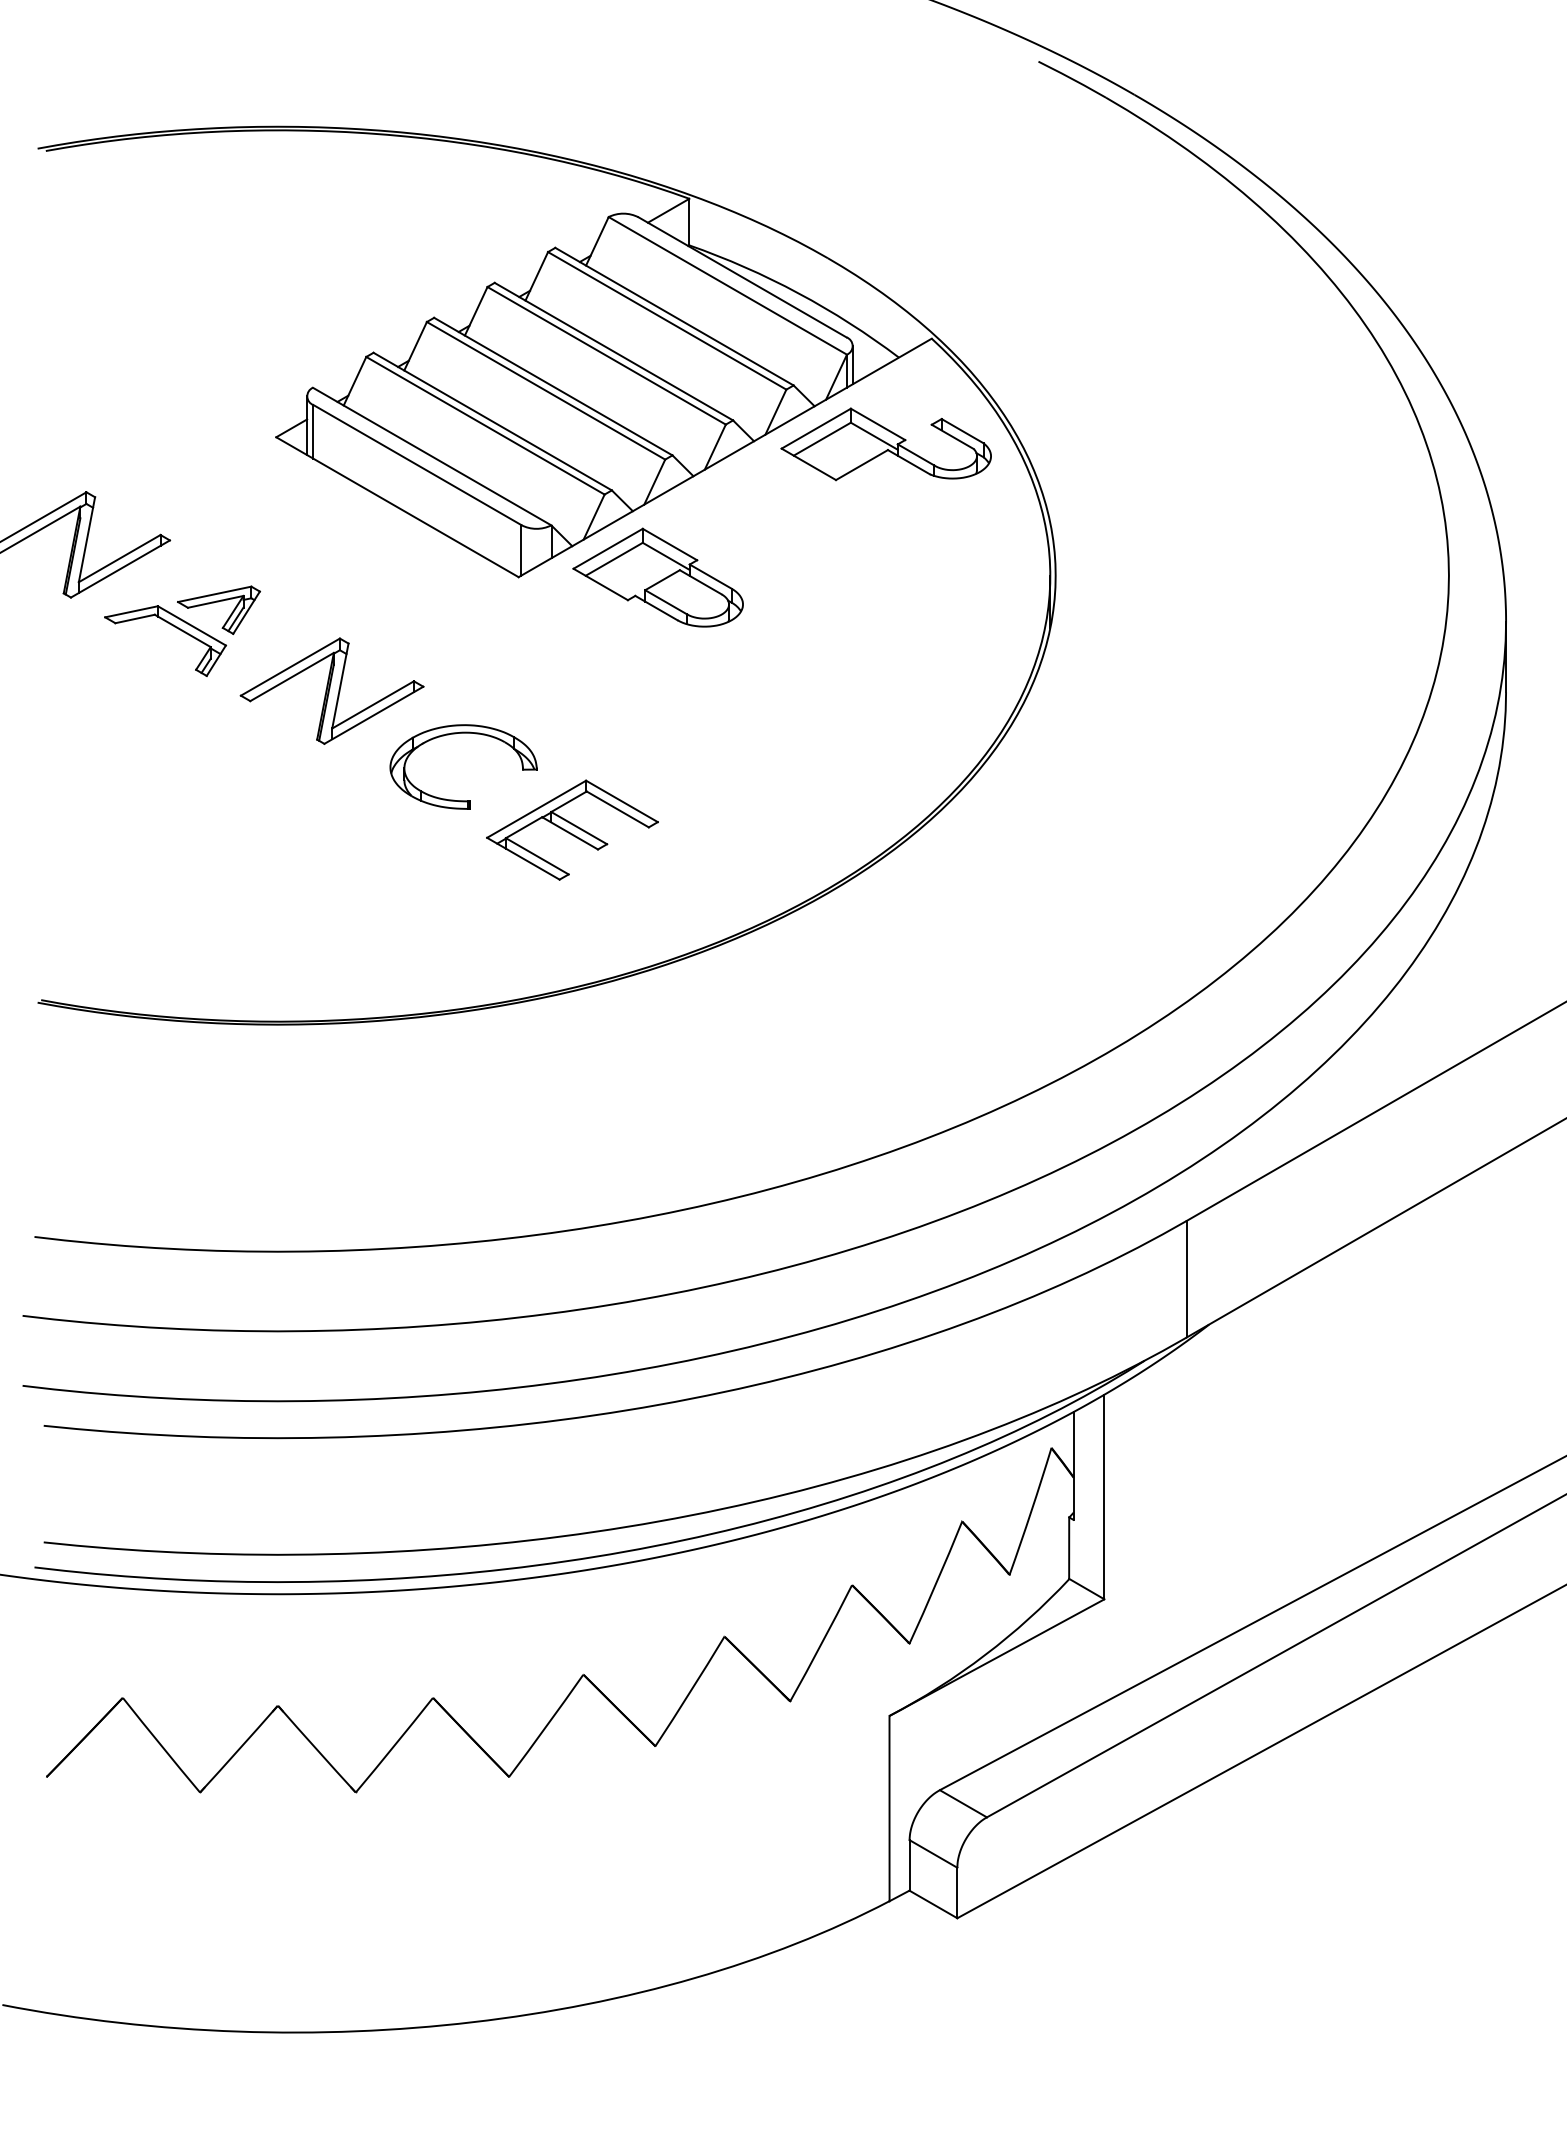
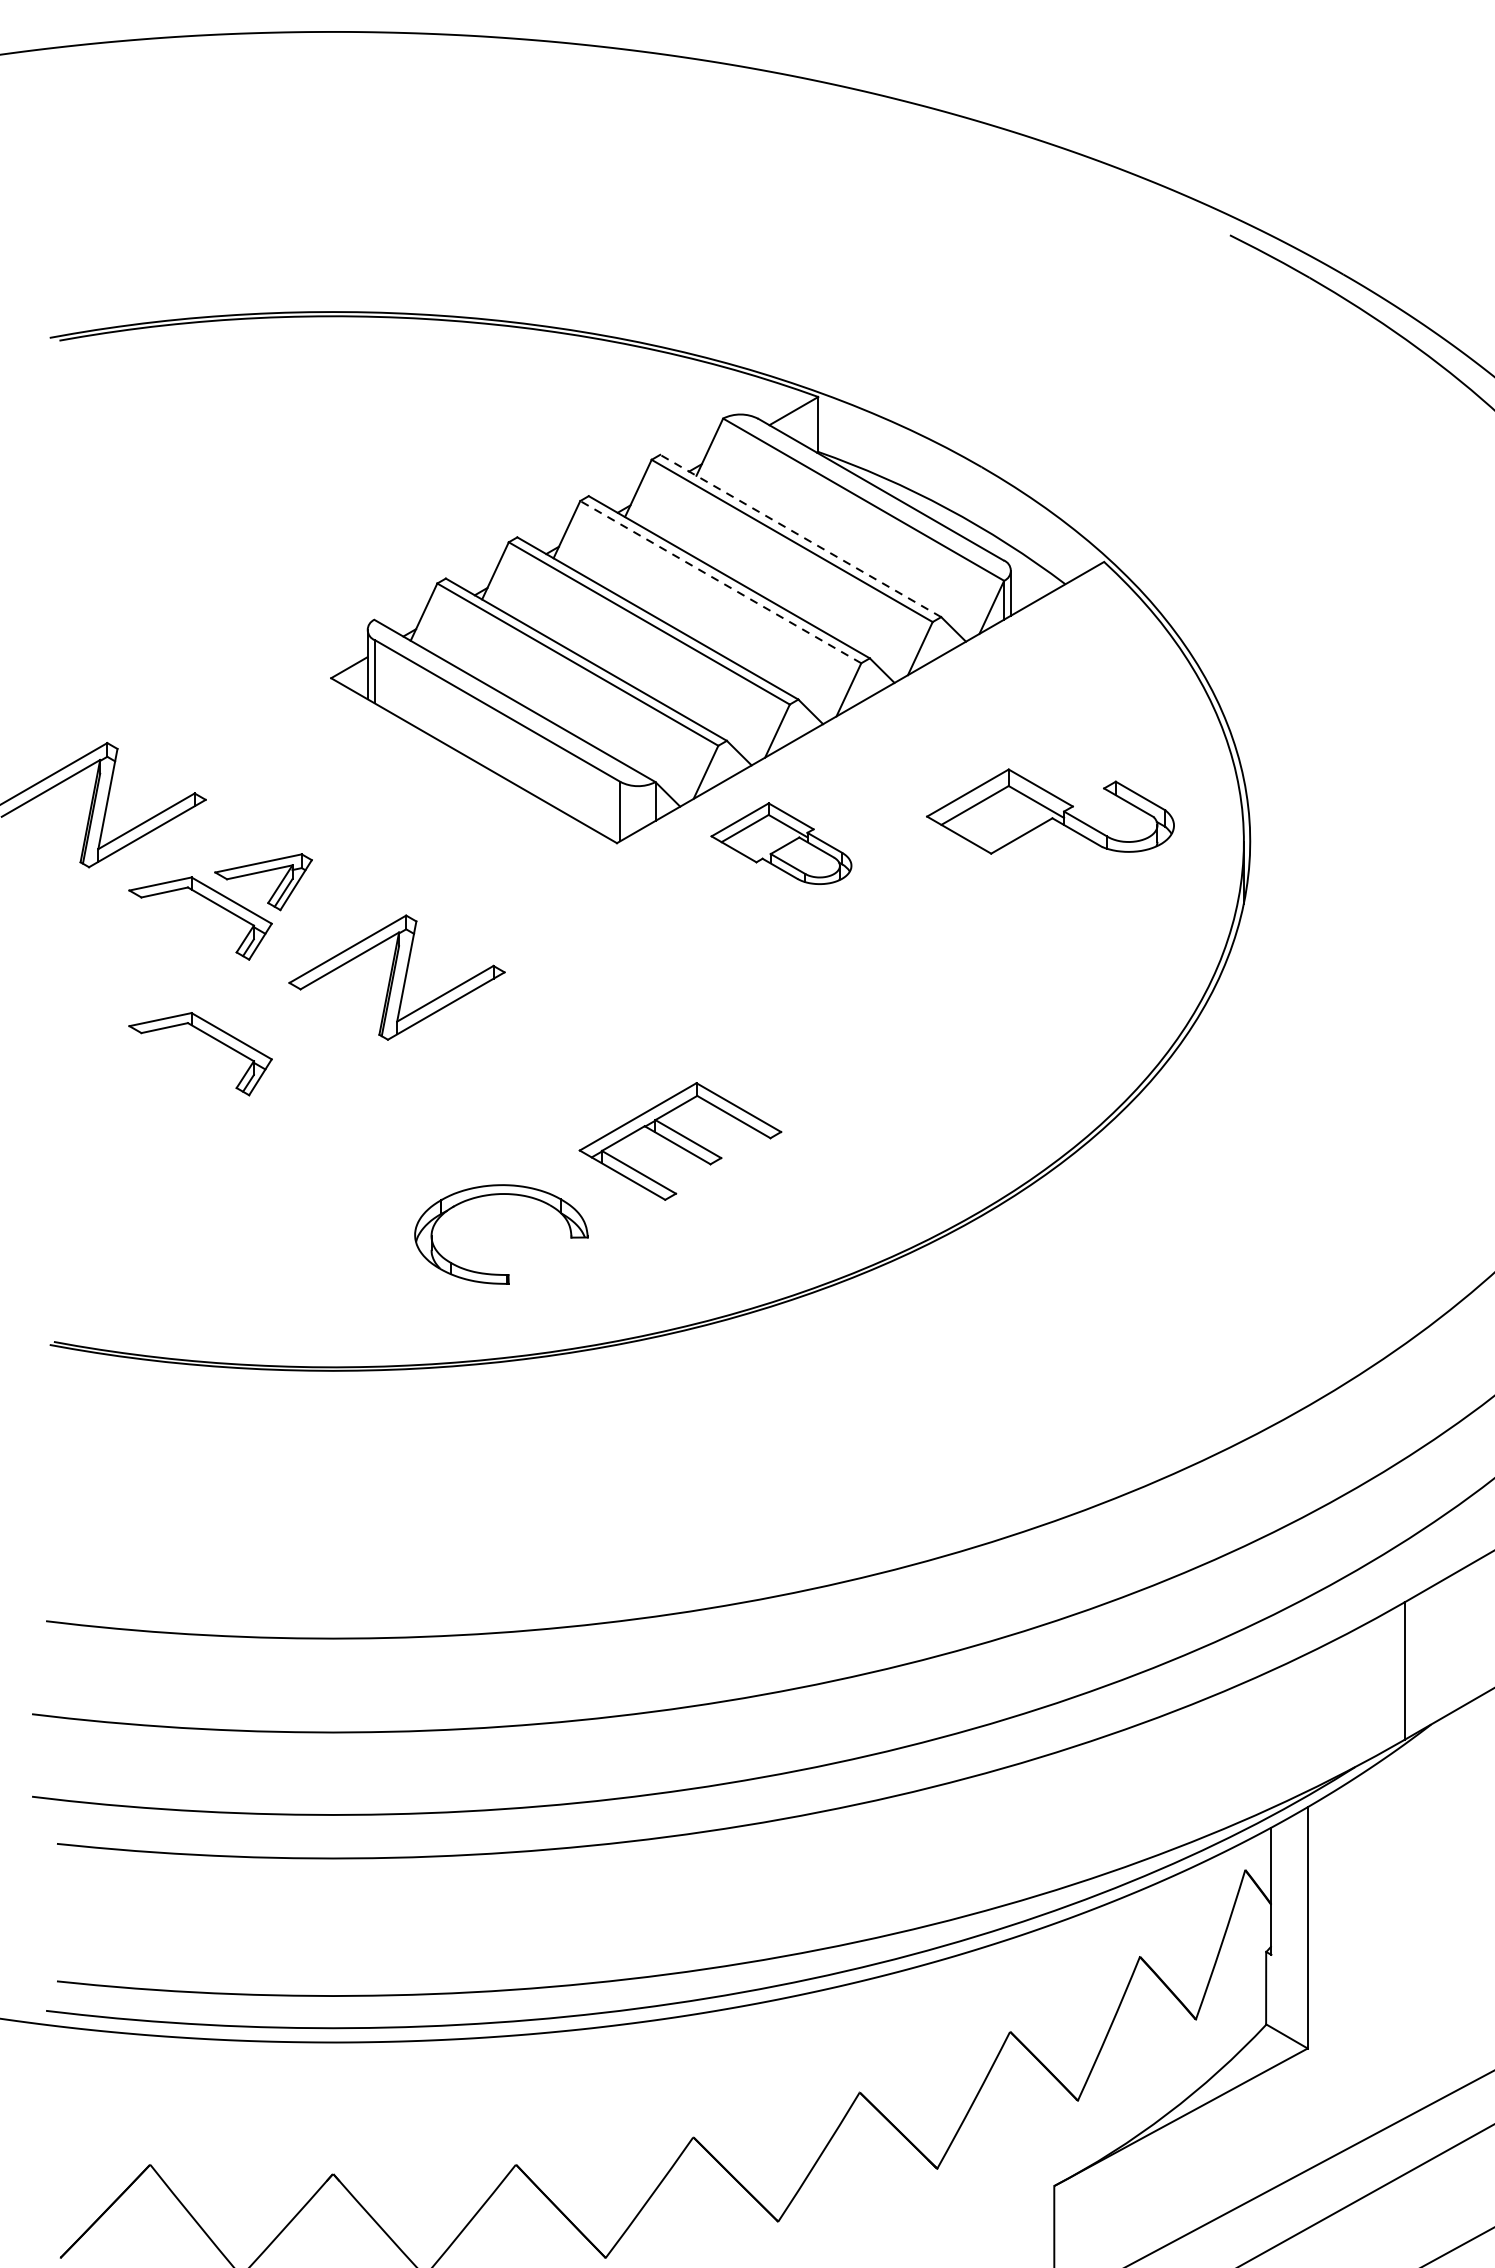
line: (674, 316) -> (800, 535), solid -> dashed
line: (606, 355) -> (720, 581), solid -> dashed
part: (885, 444) -> (1049, 811), moved
part: (657, 577) -> (780, 843), size x0.7
part: (455, 734) -> (491, 1196), moved
part: (174, 742) -> (211, 1038), added

